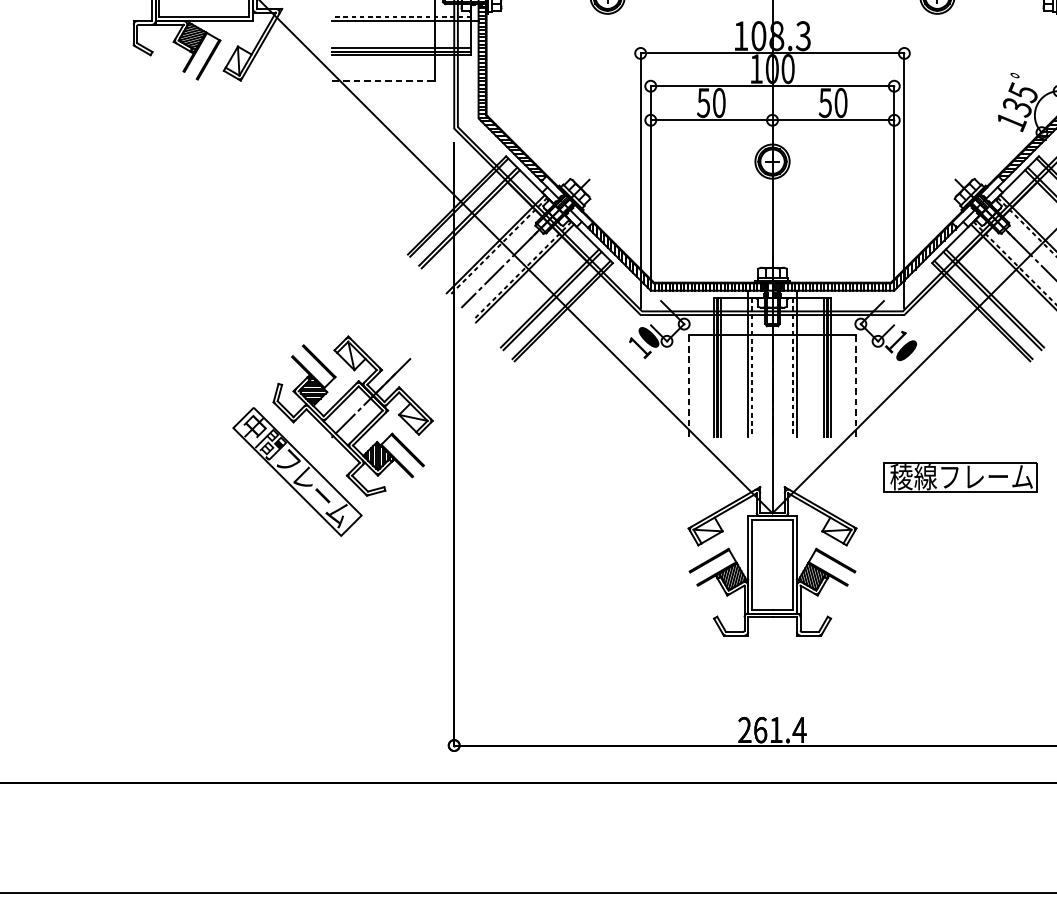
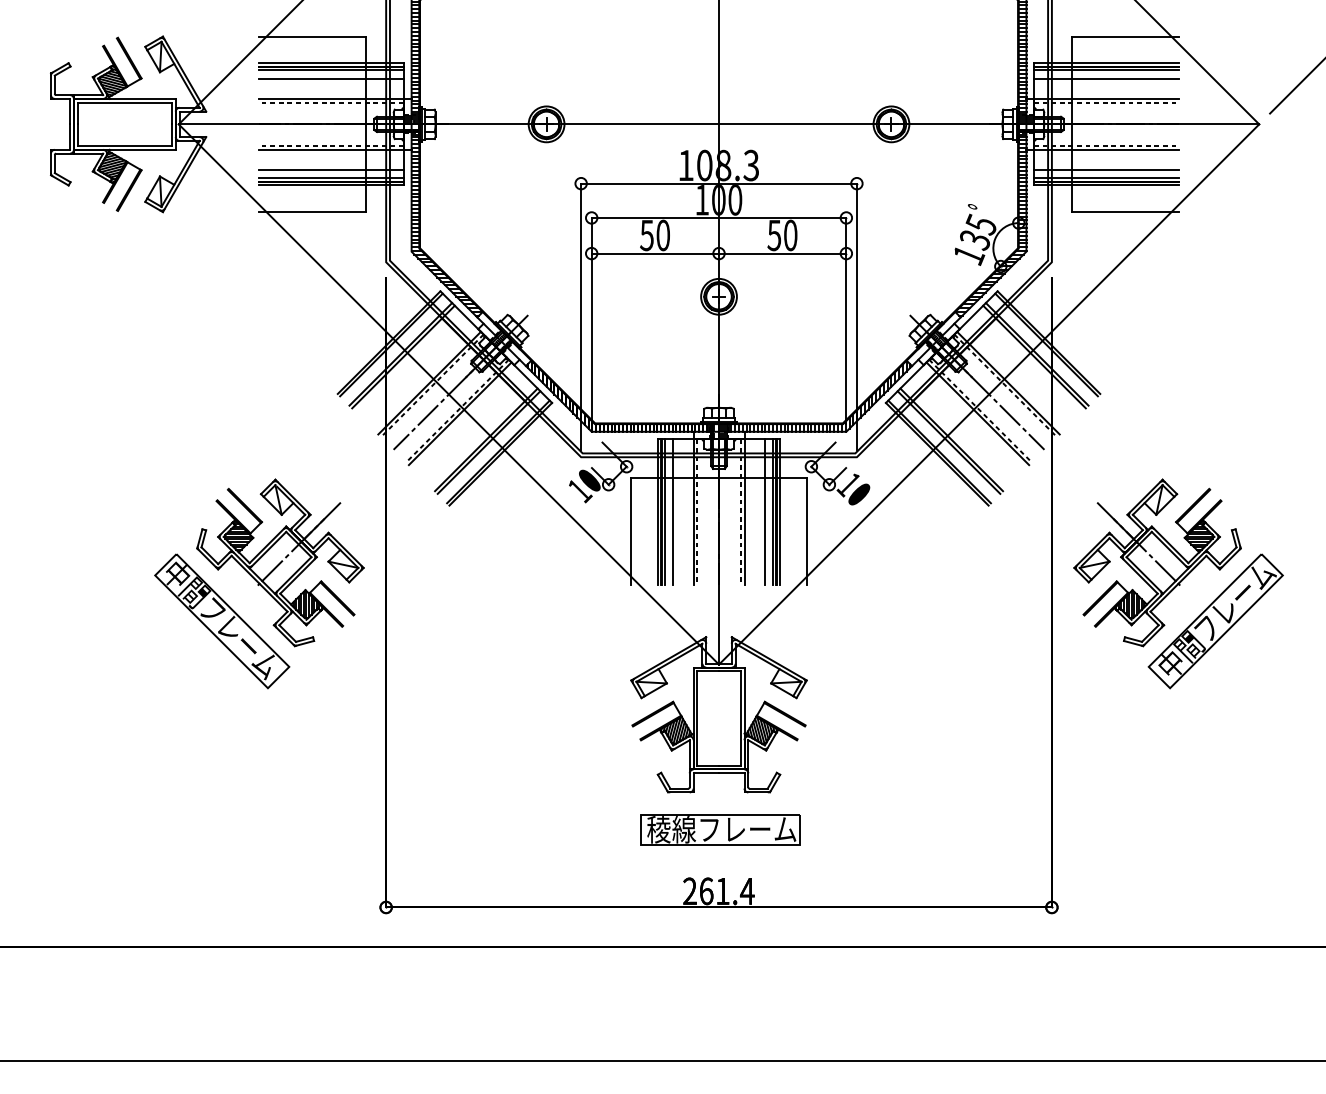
line: (401, 40) -> (330, 170), added
line: (383, 81) -> (312, 212), dashed -> solid
line: (728, 366) -> (673, 511), added
line: (816, 366) -> (764, 511), added
line: (688, 385) -> (631, 530), dashed -> solid
line: (856, 385) -> (806, 530), dashed -> solid
part: (960, 476) -> (720, 829), moved

